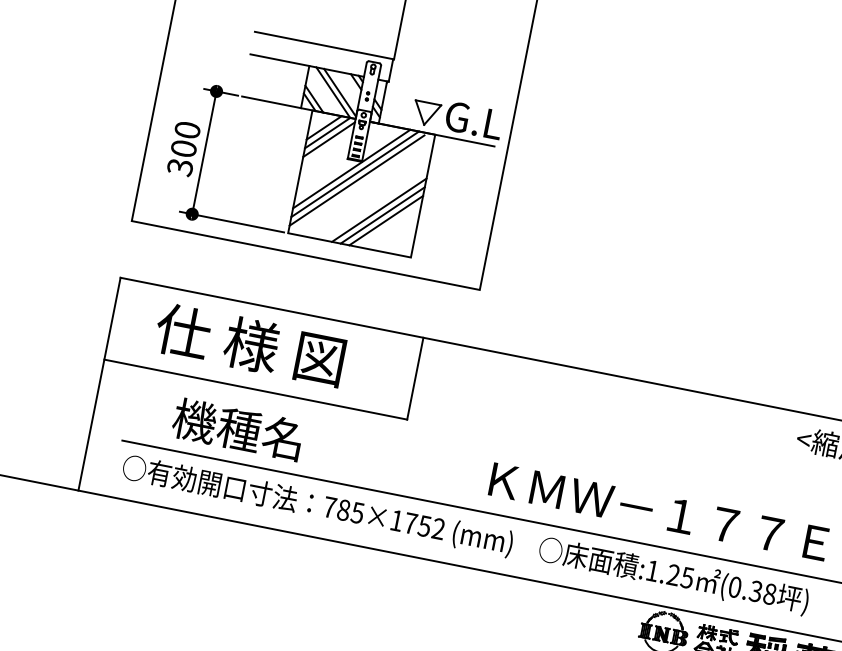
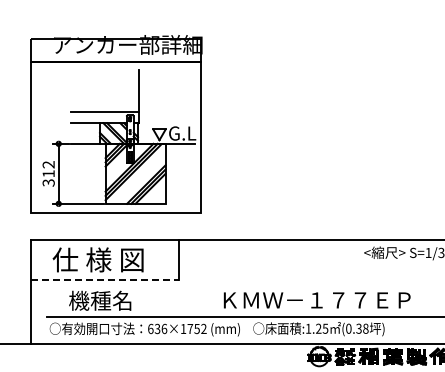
text: (185, 139) -> (48, 169), 300 -> 312
line: (256, 389) -> (105, 280), solid -> dashed
text: (343, 509) -> (157, 328), 785×1752 -> 636×1752

